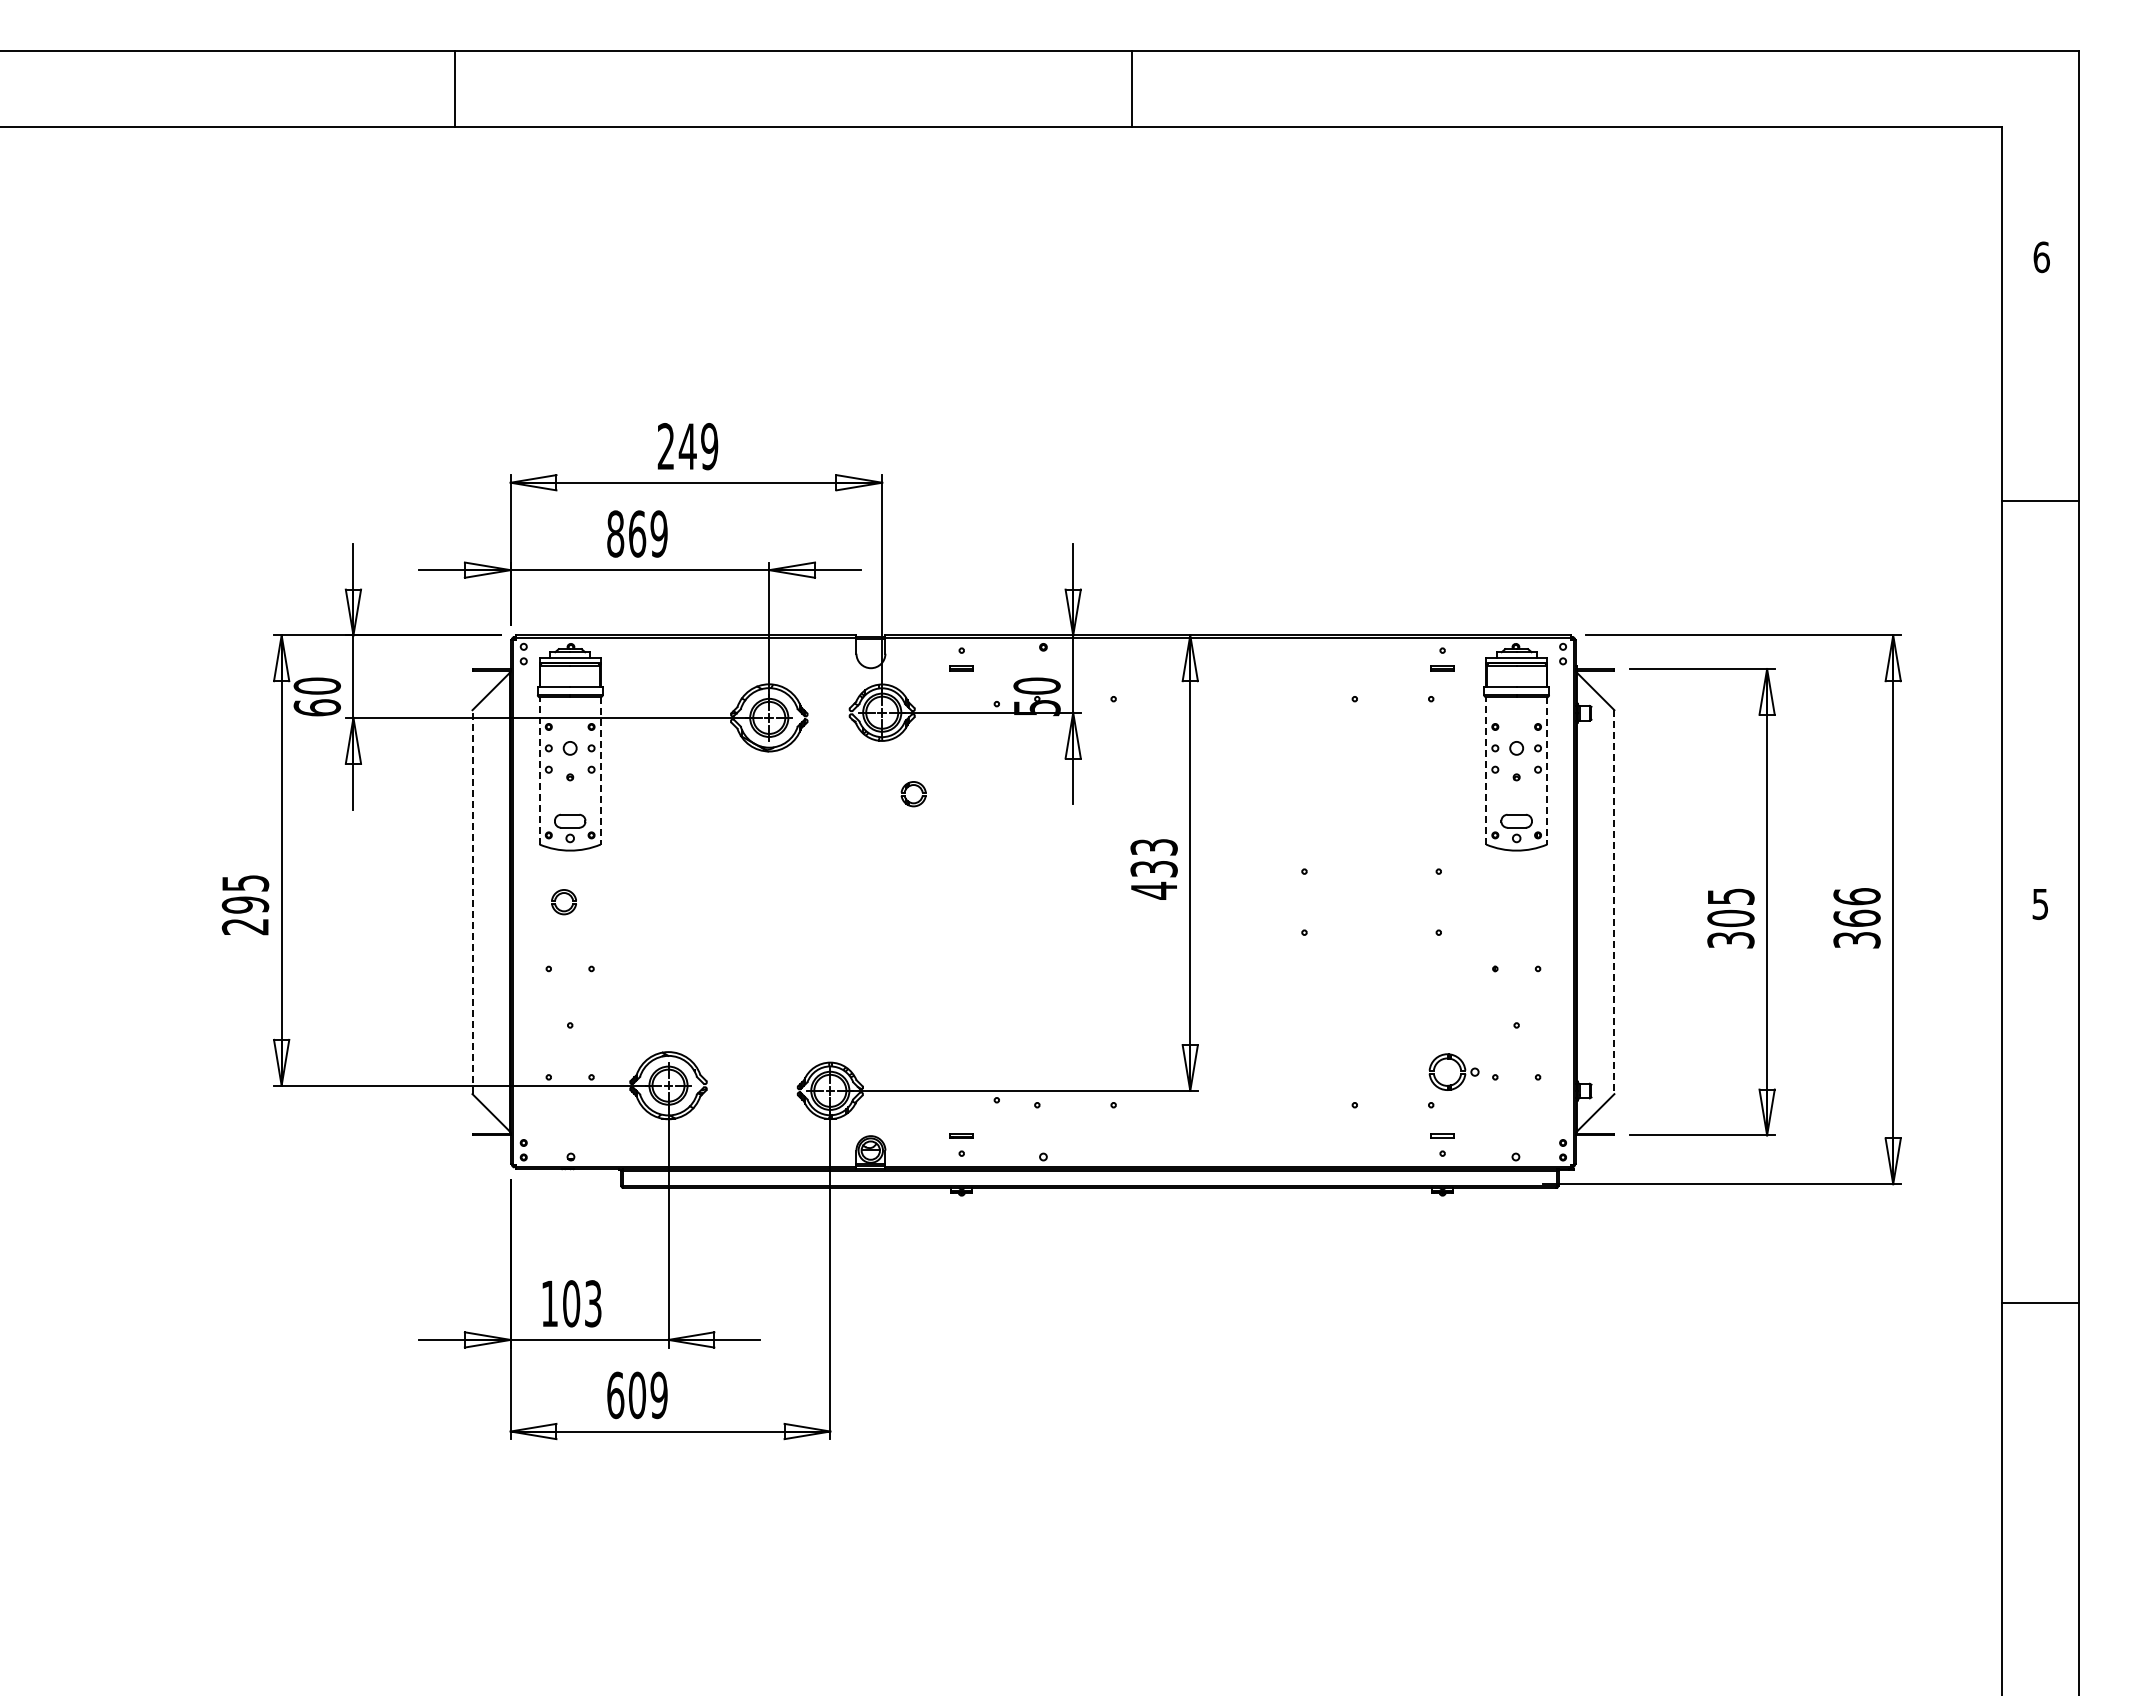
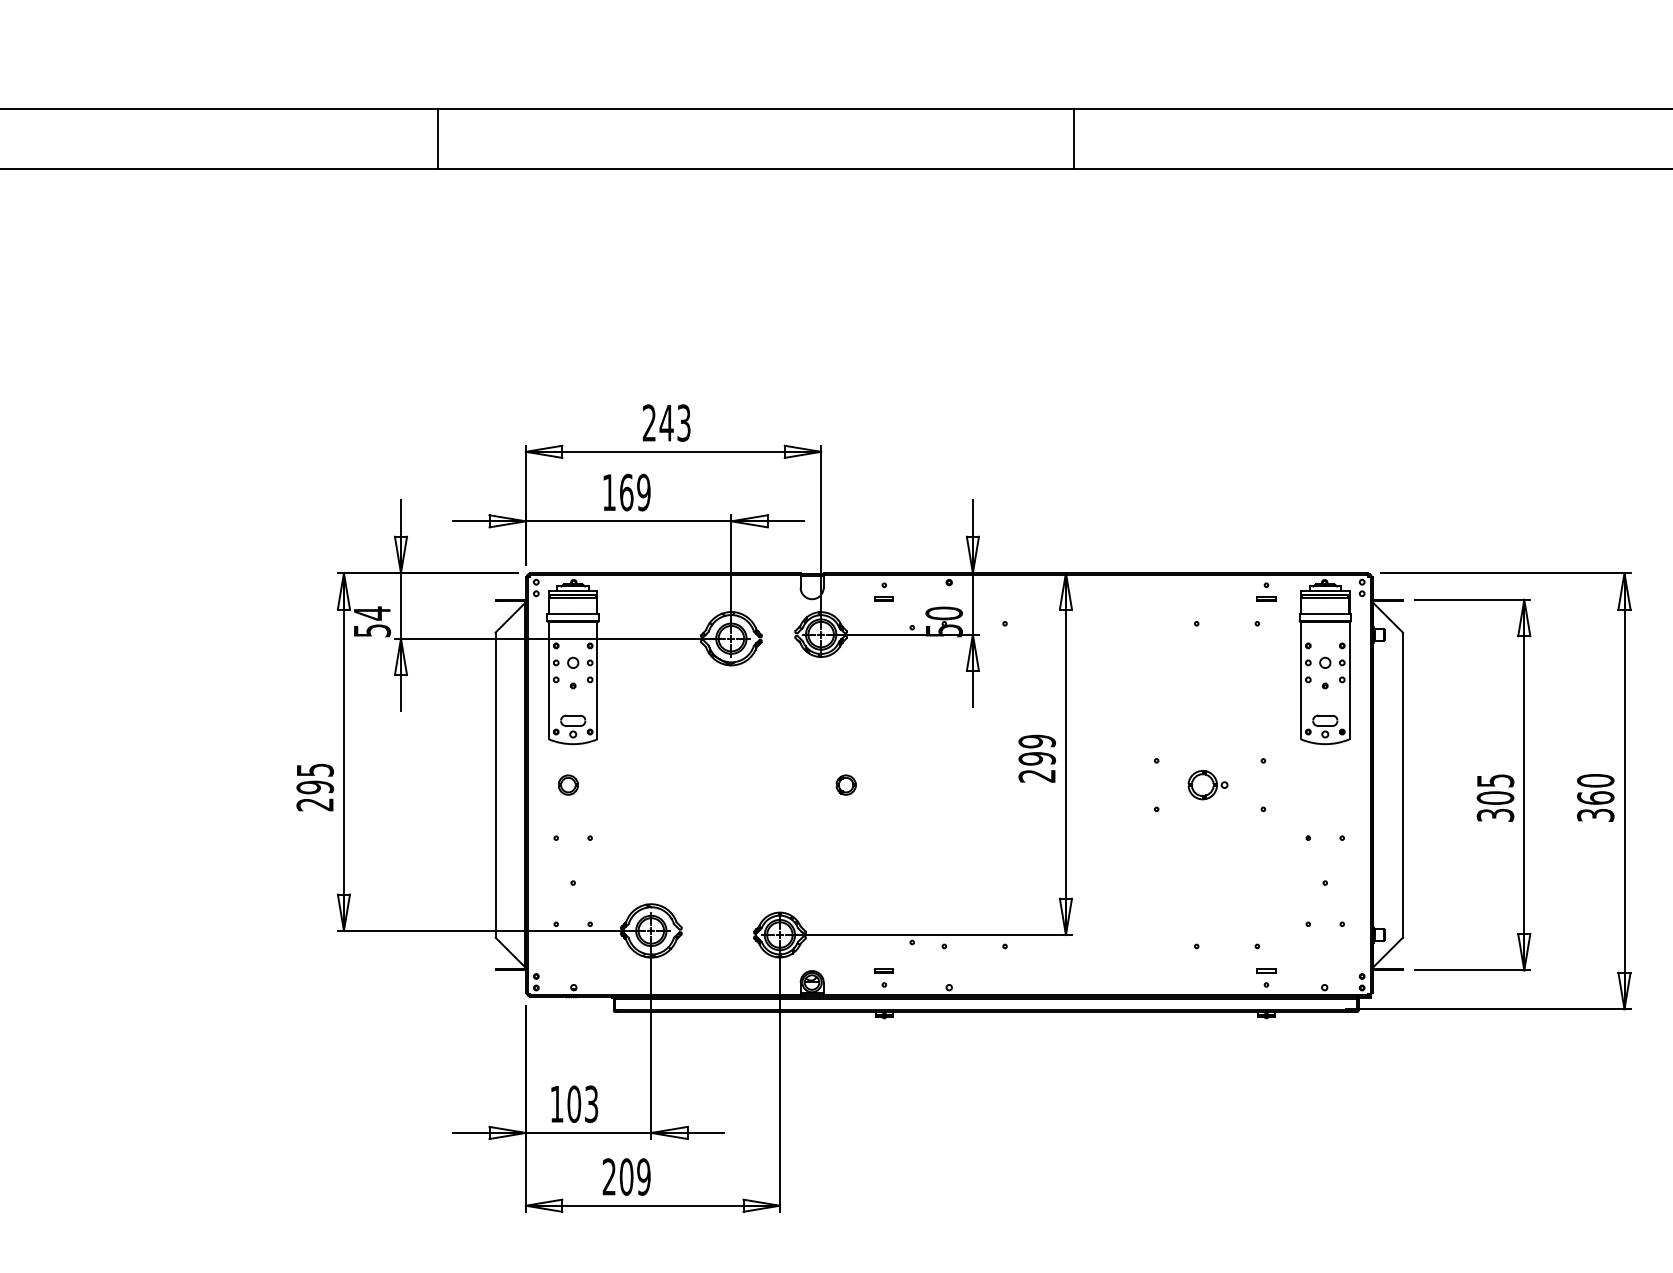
line: (455, 88) -> (437, 138), moved
line: (1131, 88) -> (1074, 138), moved
text: (709, 446) -> (683, 423), 249 -> 243
text: (615, 533) -> (609, 492), 869 -> 169
text: (317, 696) -> (372, 621), 60 -> 54
line: (539, 770) -> (548, 680), dashed -> solid
line: (600, 770) -> (597, 680), dashed -> solid
line: (1486, 770) -> (1301, 680), dashed -> solid
line: (1547, 770) -> (1349, 680), dashed -> solid
part: (906, 797) -> (840, 787), moved
text: (1153, 868) -> (1036, 758), 433 -> 299
text: (1856, 896) -> (1595, 780), 366 -> 360
line: (472, 902) -> (495, 785), dashed -> solid
line: (1614, 902) -> (1403, 785), dashed -> solid
part: (1459, 1068) -> (1212, 782), moved
text: (615, 1395) -> (609, 1177), 609 -> 209

